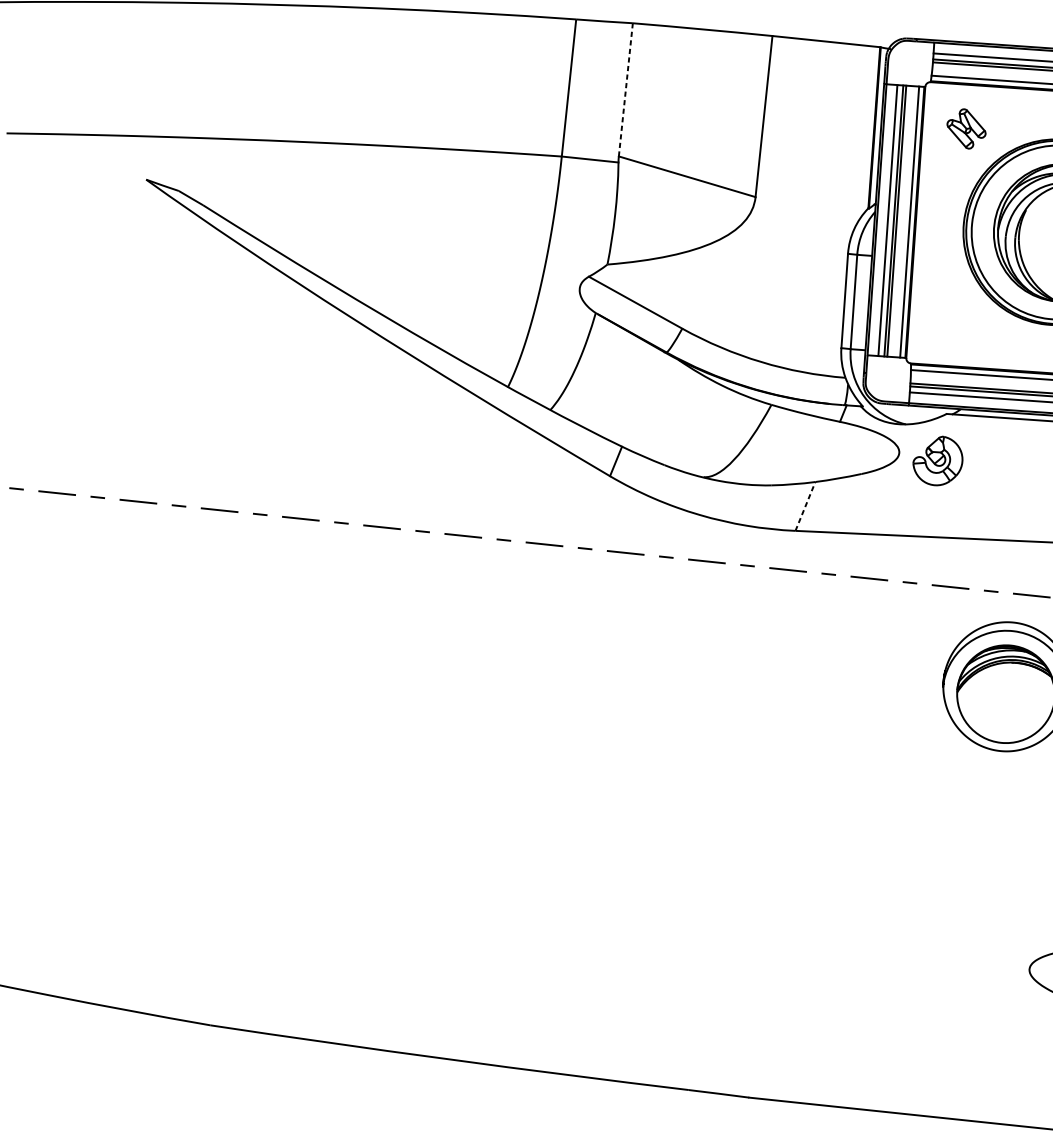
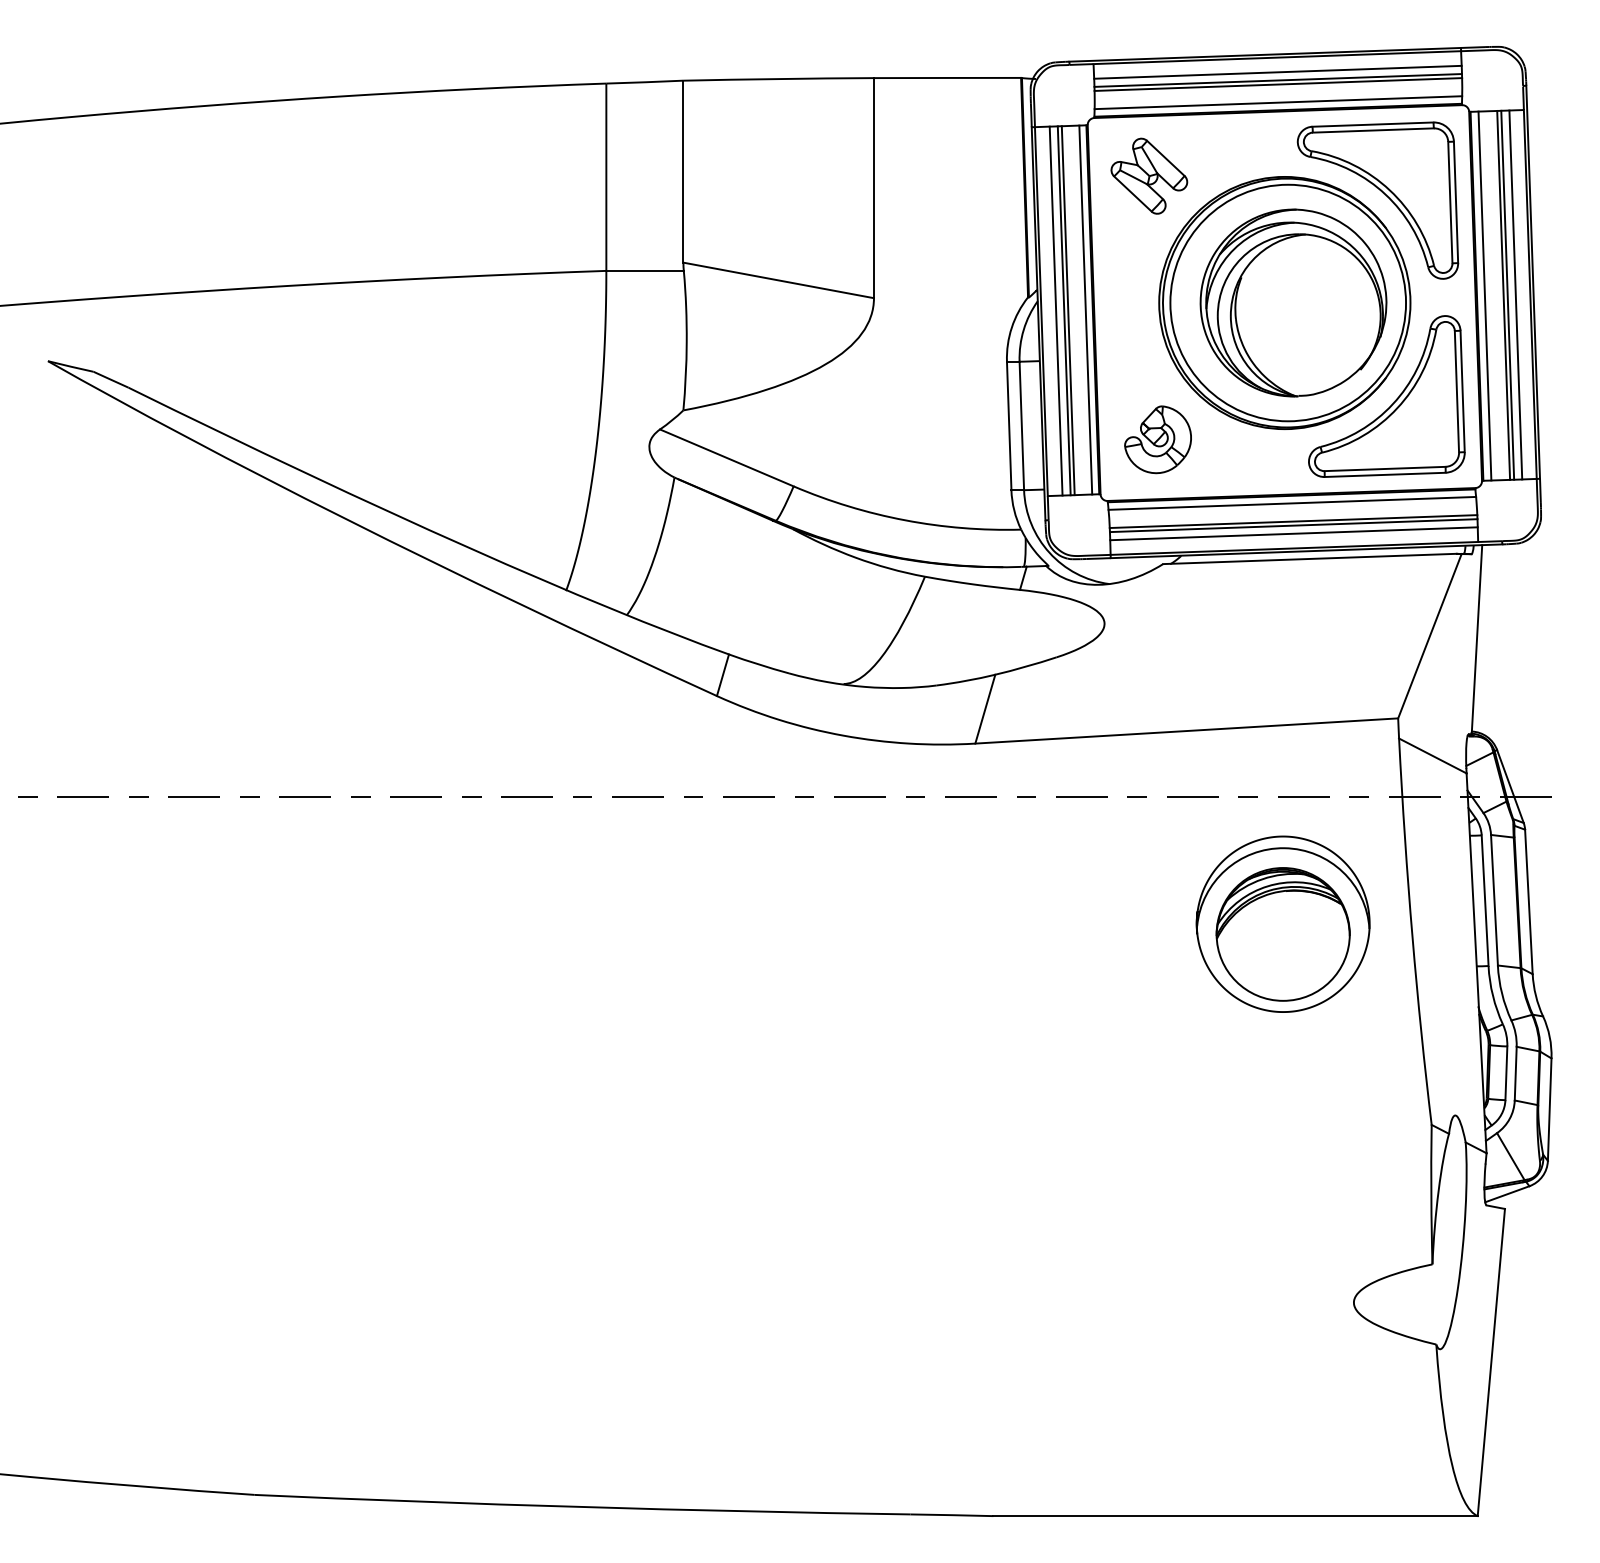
line: (625, 89) -> (683, 171), dashed -> solid
part: (966, 128) -> (1149, 175), size x1.43
part: (937, 460) -> (1157, 439), moved
line: (805, 506) -> (985, 709), dashed -> solid

